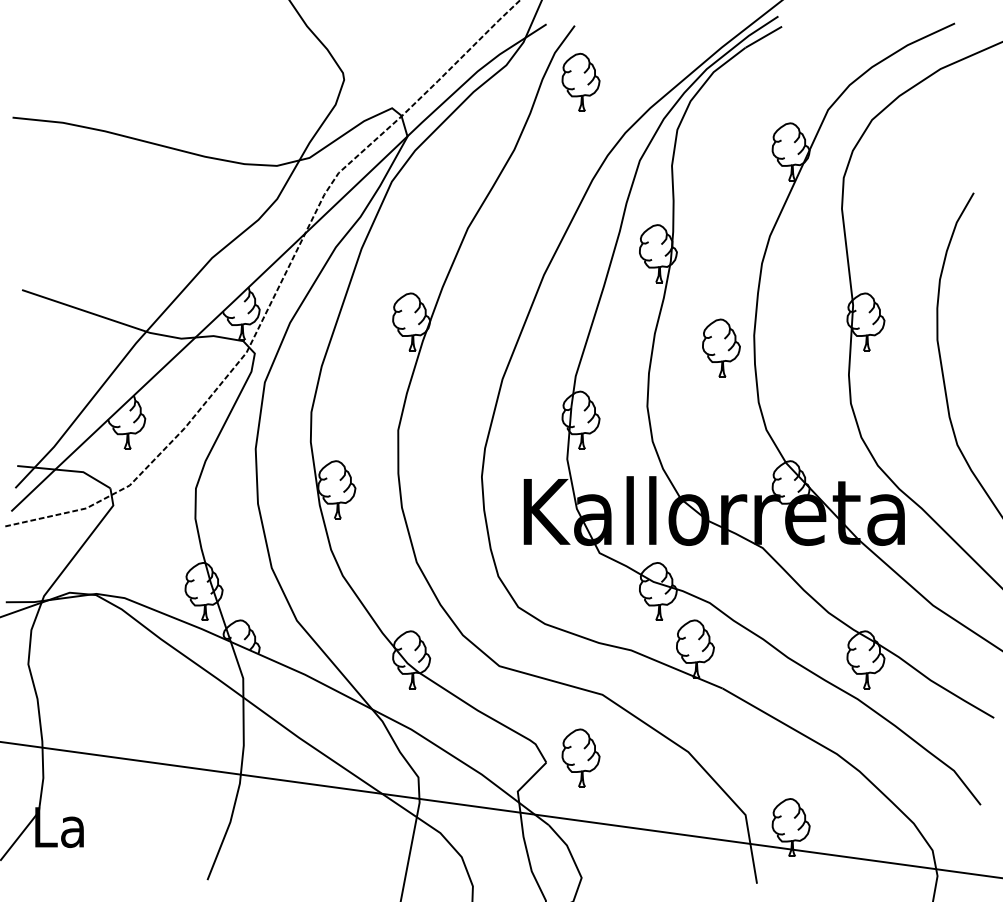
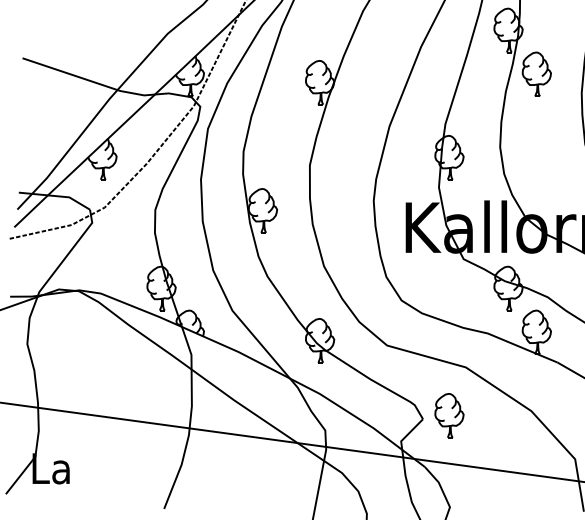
part: (721, 347) -> (536, 73), moved

